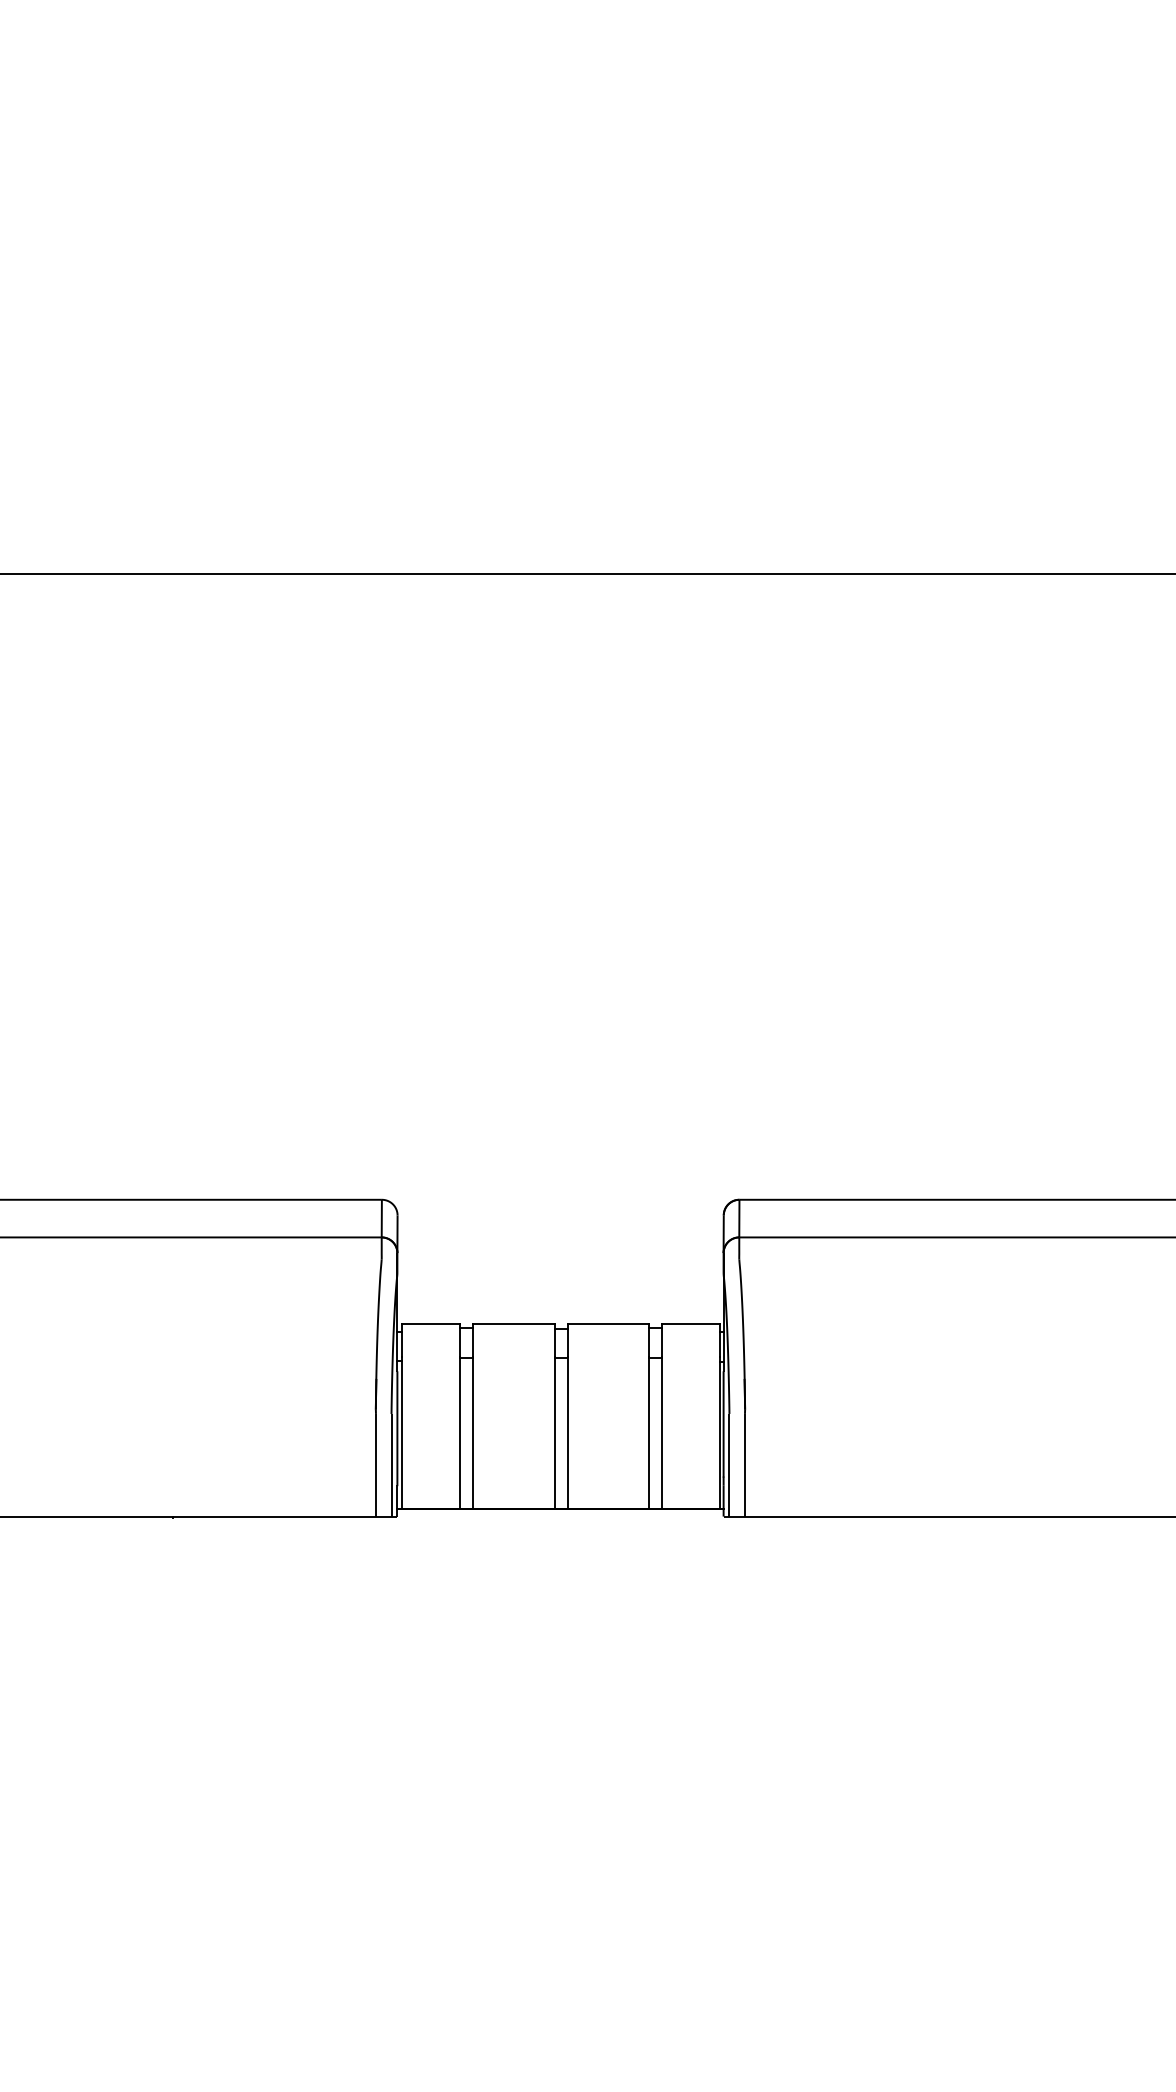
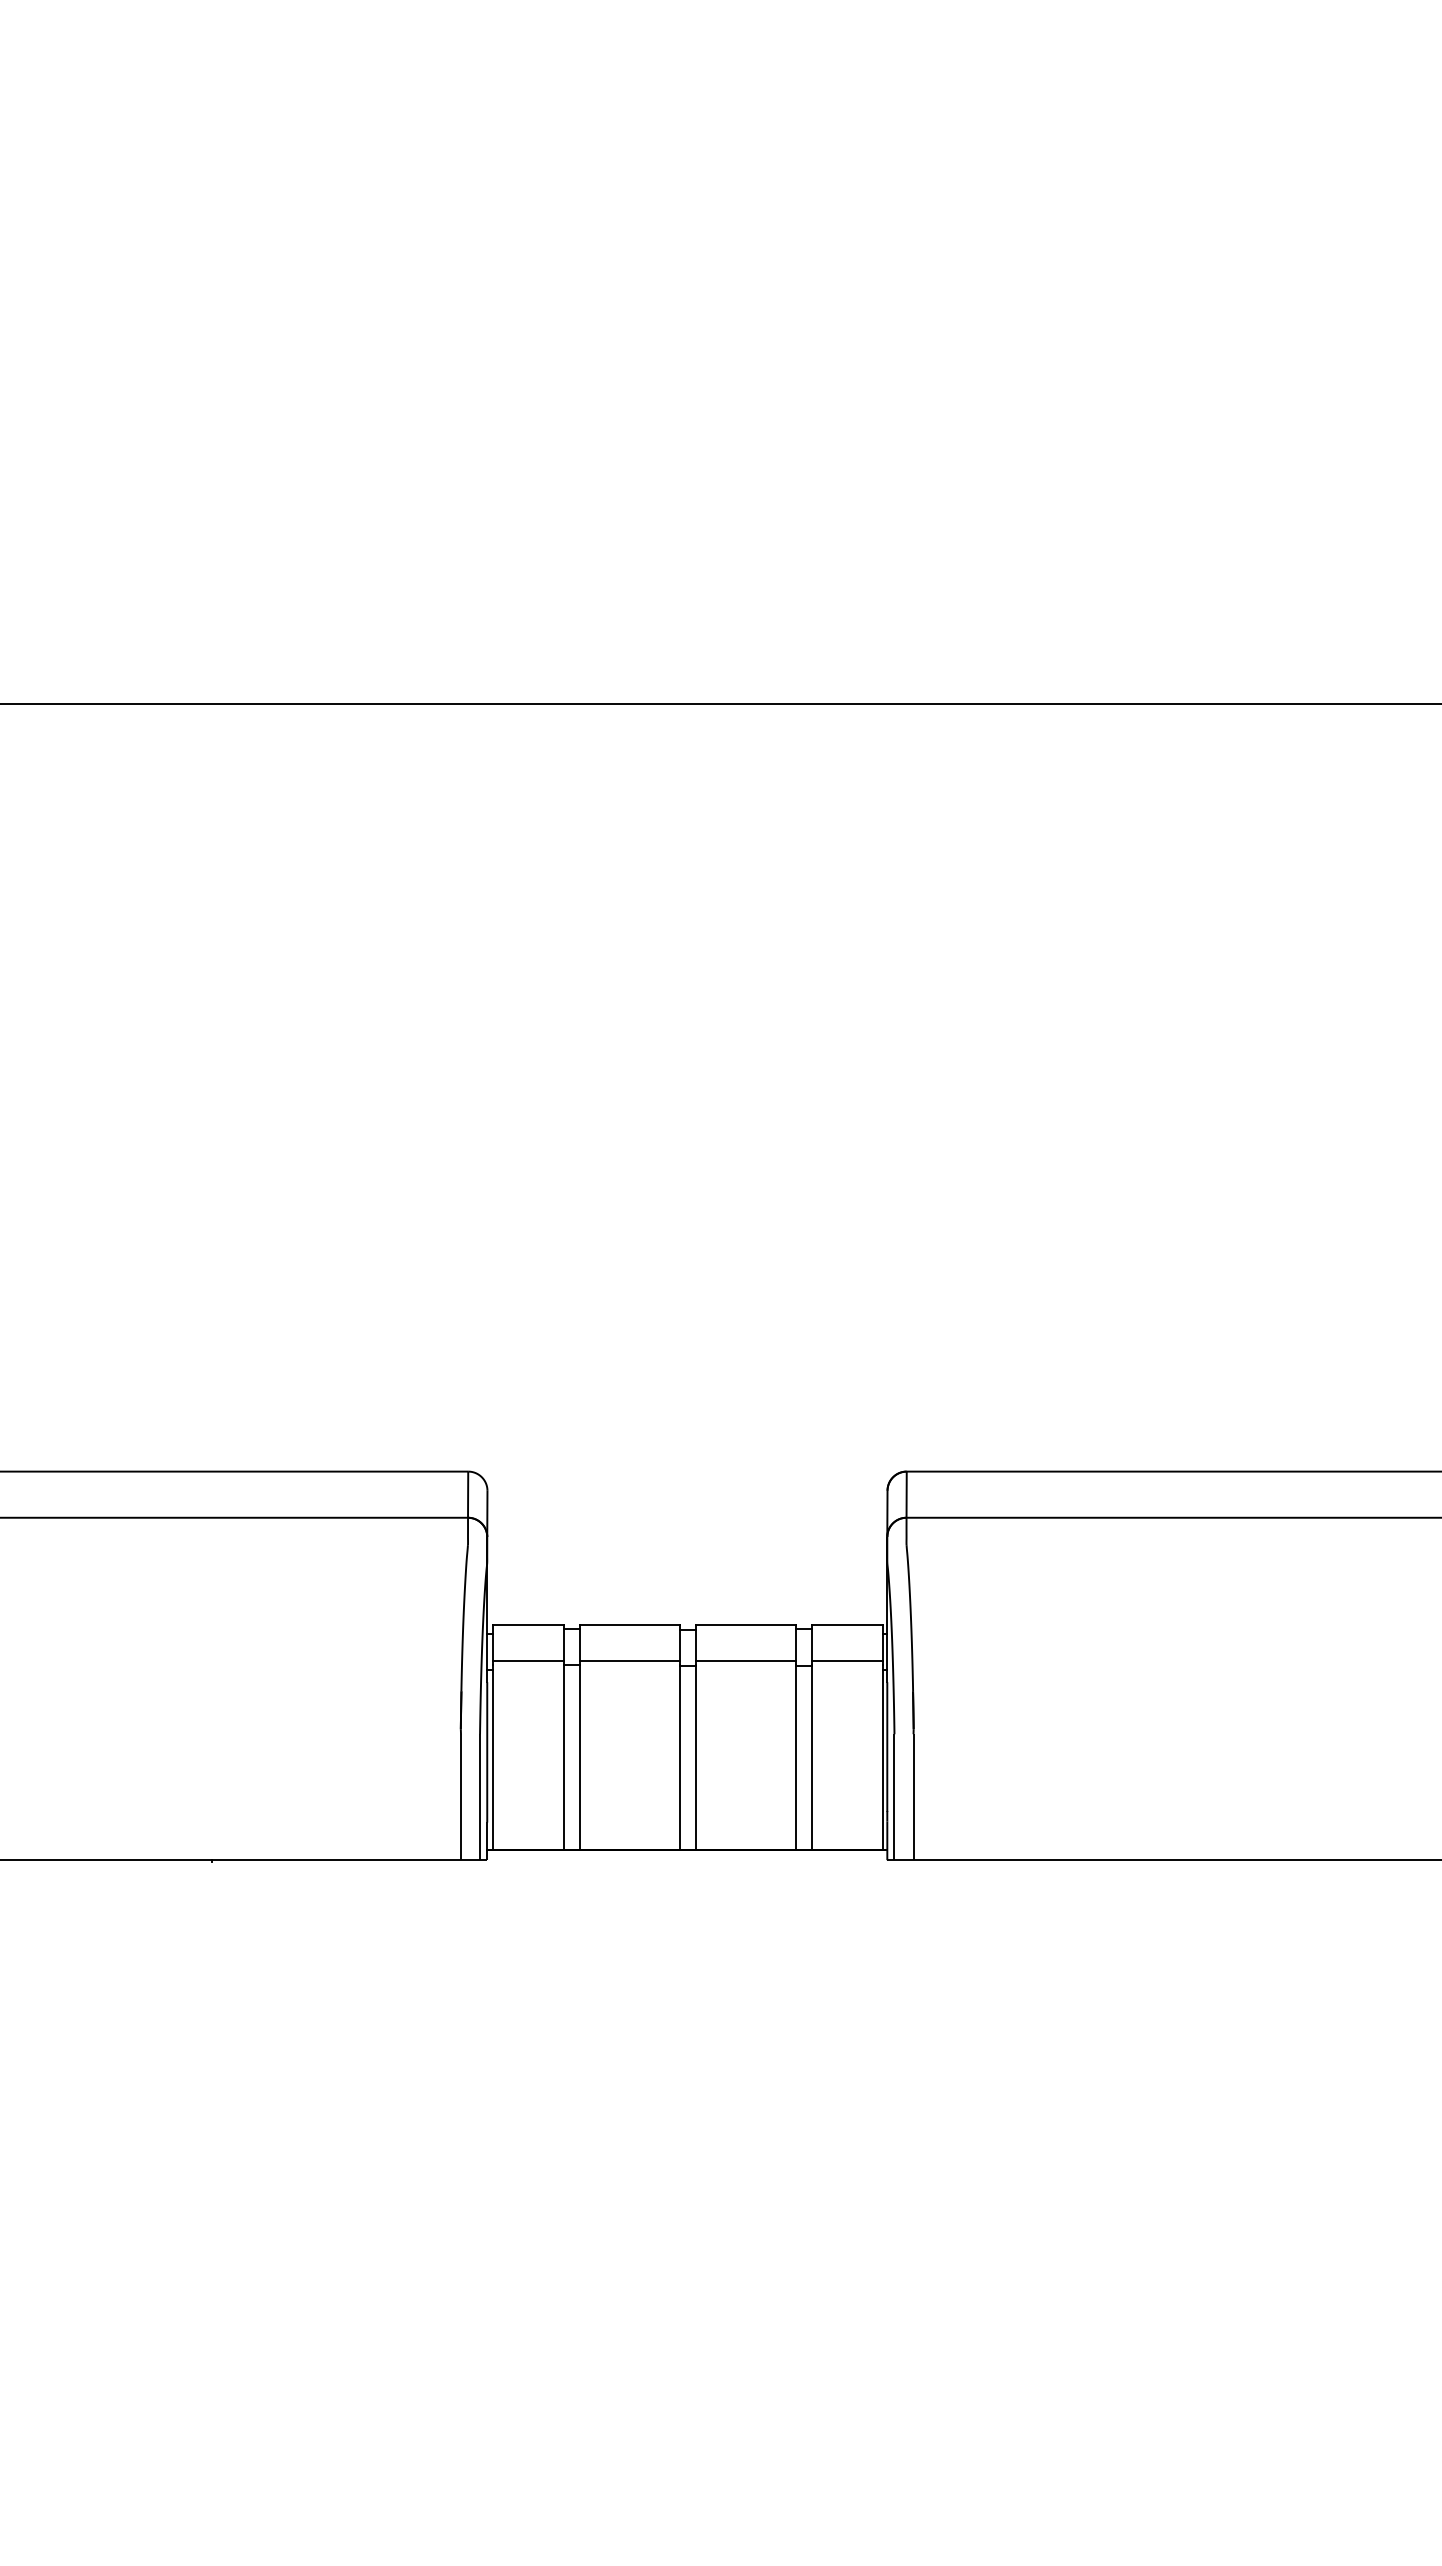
line: (431, 1353) -> (528, 1660), added
line: (514, 1353) -> (630, 1660), added
line: (607, 1353) -> (745, 1660), added
line: (691, 1353) -> (847, 1660), added

